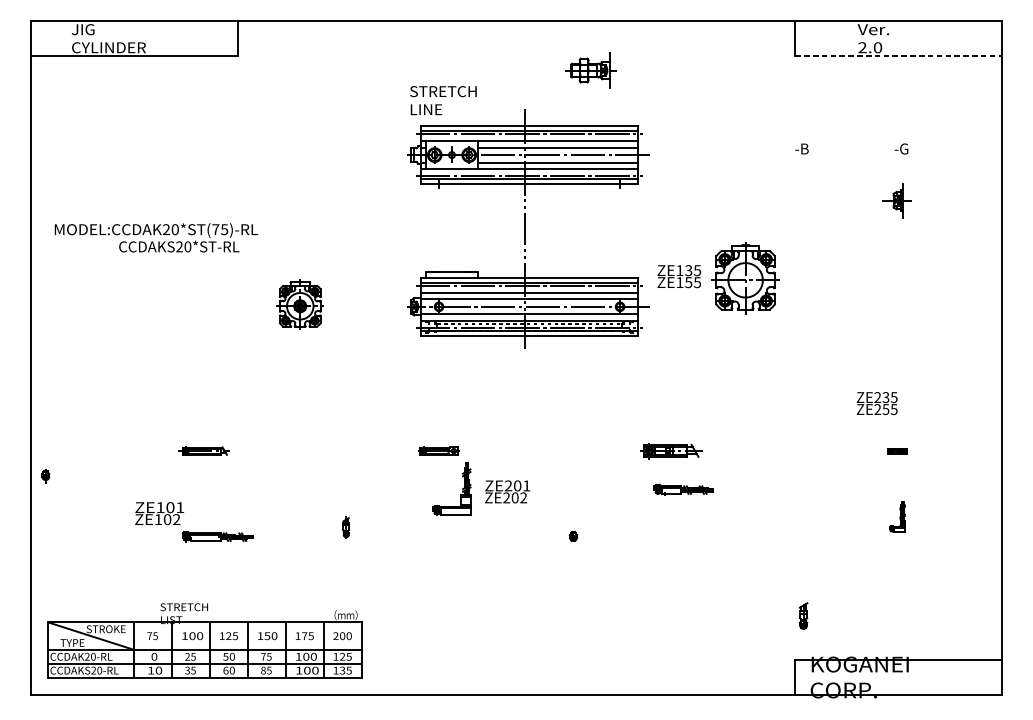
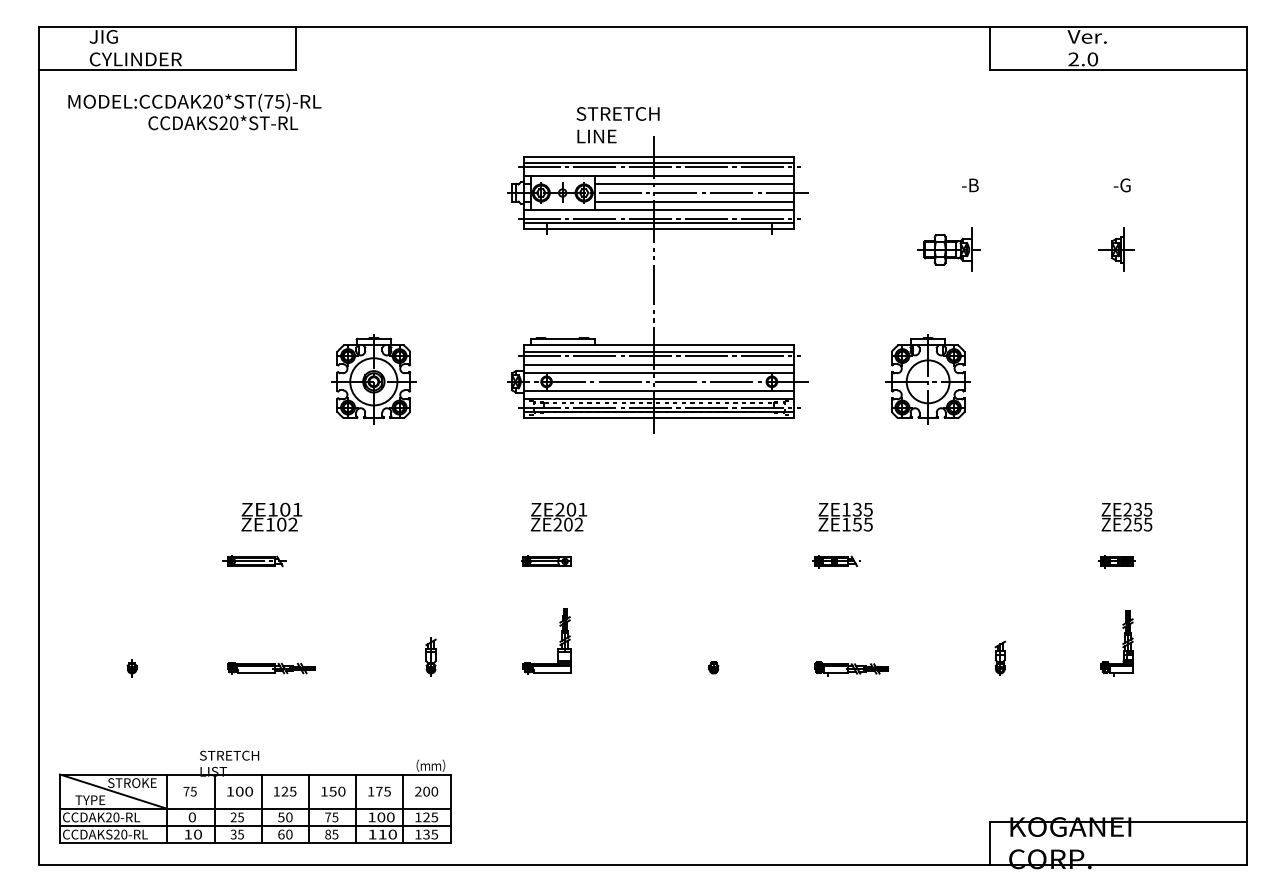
line: (898, 55) -> (1118, 69), dashed -> solid
part: (590, 70) -> (948, 249), moved
text: (442, 100) -> (617, 125), moved
text: (802, 149) -> (970, 185), moved
text: (156, 237) -> (194, 111), moved
text: (679, 276) -> (845, 516), moved
part: (745, 278) -> (927, 379), moved
part: (299, 304) -> (373, 379), size x1.43
text: (876, 402) -> (1126, 516), moved
part: (671, 451) -> (836, 561), size x0.62
part: (896, 451) -> (1116, 561), size x1.43
part: (45, 476) -> (131, 668), moved
part: (462, 488) -> (559, 641), moved
part: (684, 489) -> (851, 668), moved
text: (507, 491) -> (558, 516), moved
text: (159, 513) -> (271, 516), moved
part: (896, 517) -> (1116, 643), size x1.67
part: (345, 527) -> (430, 656), size x1.43
part: (802, 615) -> (999, 657), moved
text: (307, 670) -> (382, 834), 100 -> 110

